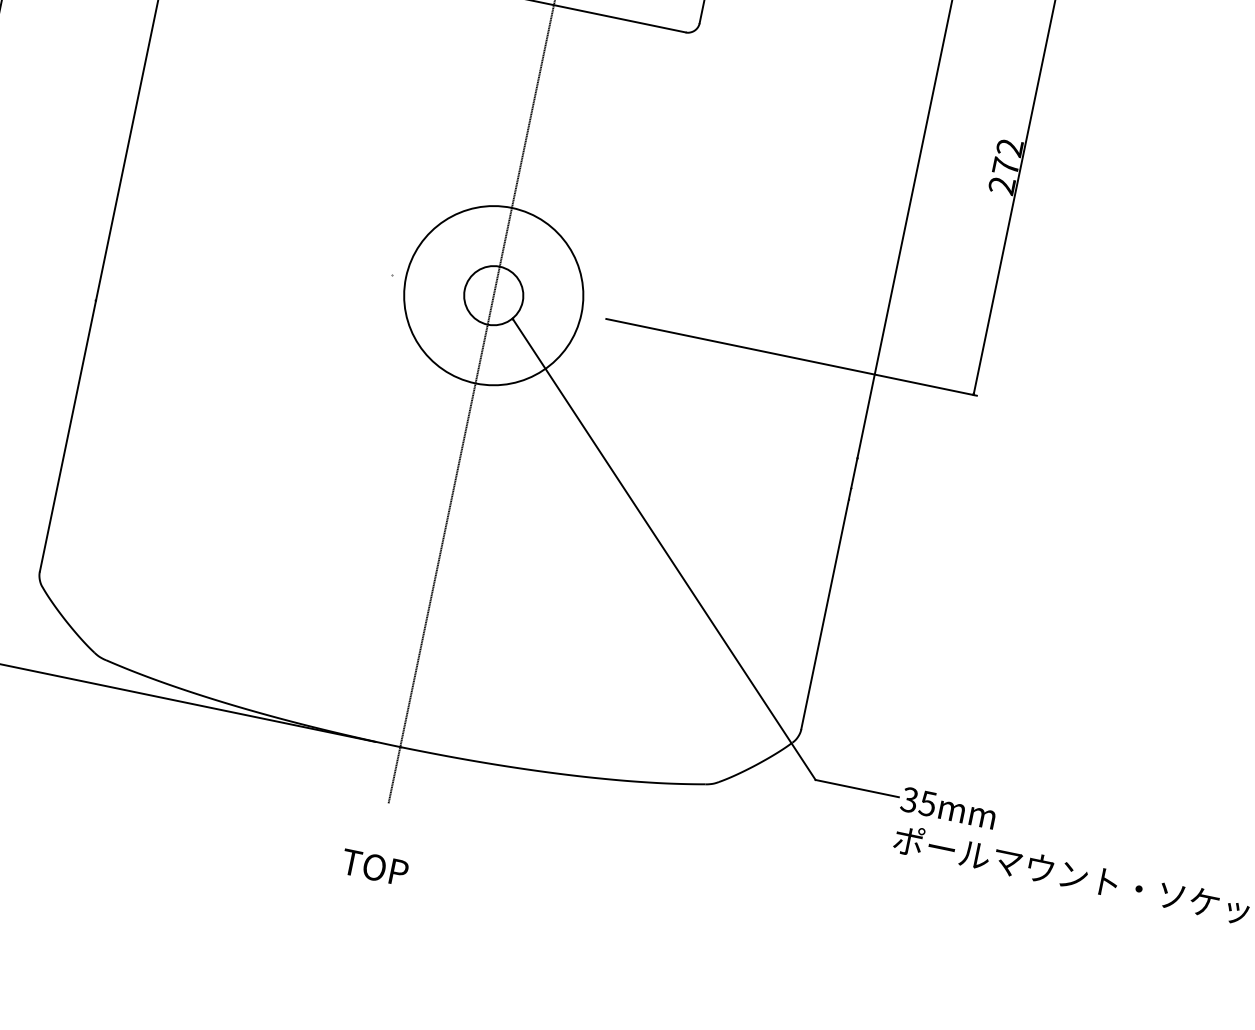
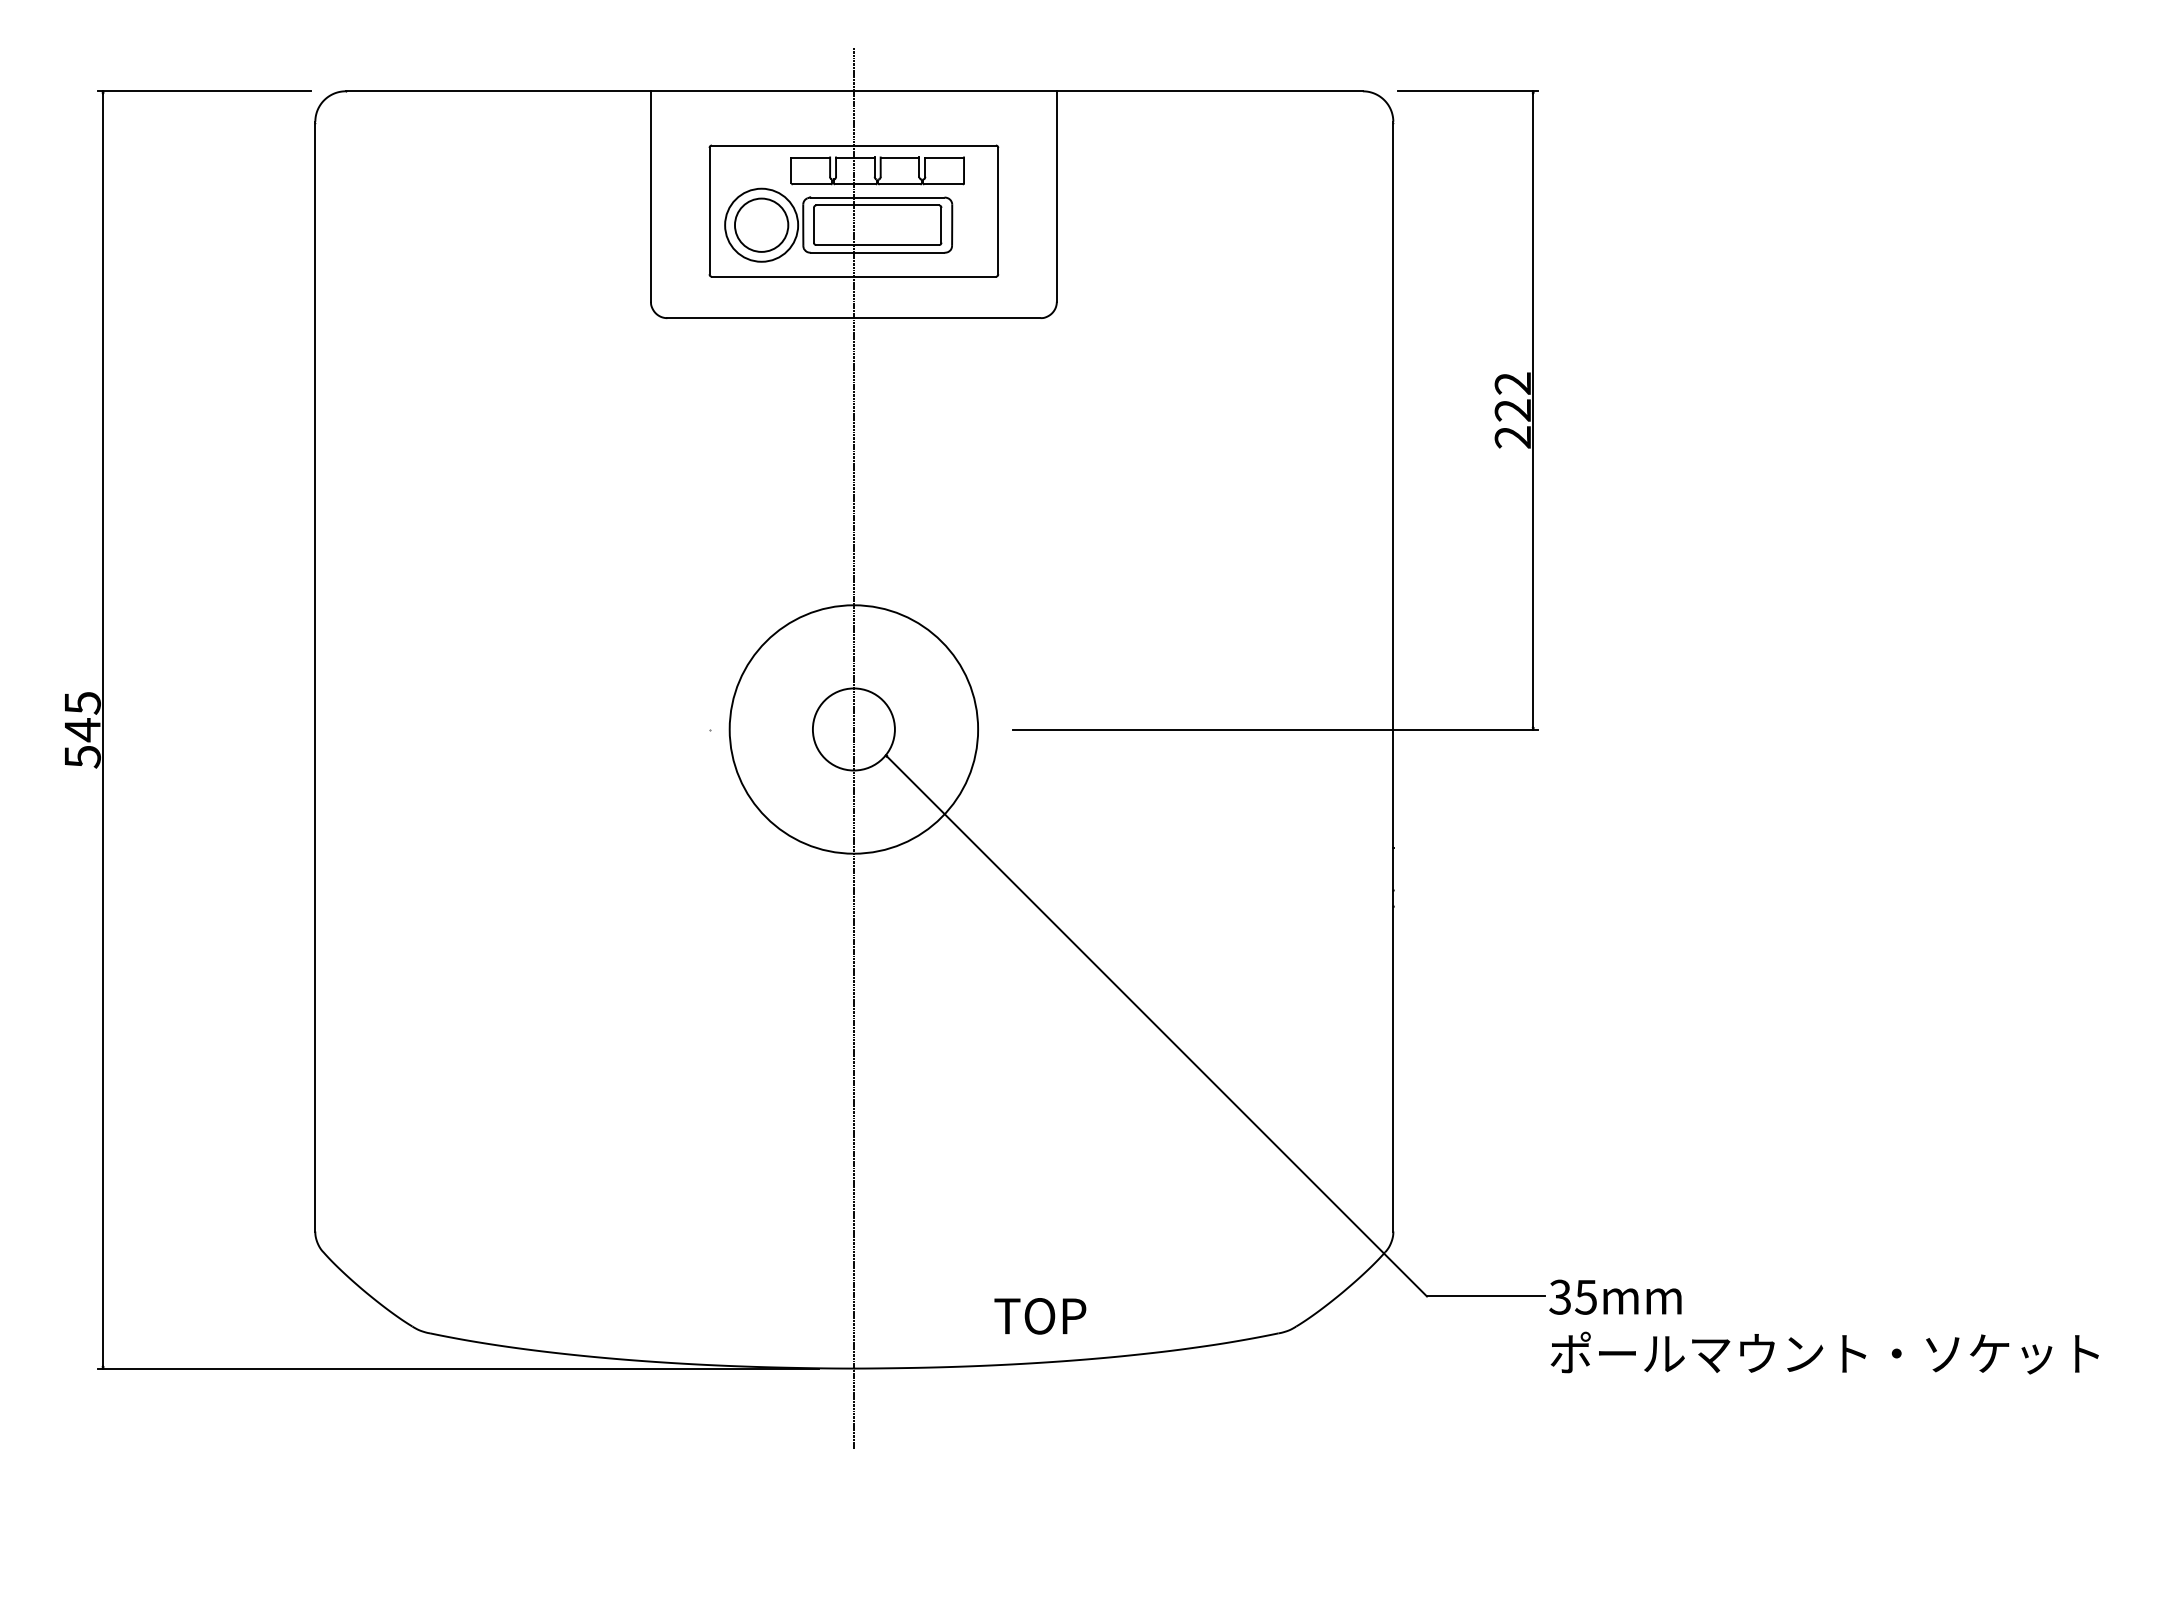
text: (1005, 166) -> (1512, 410), 272 -> 222
text: (374, 867) -> (1040, 1316), moved

